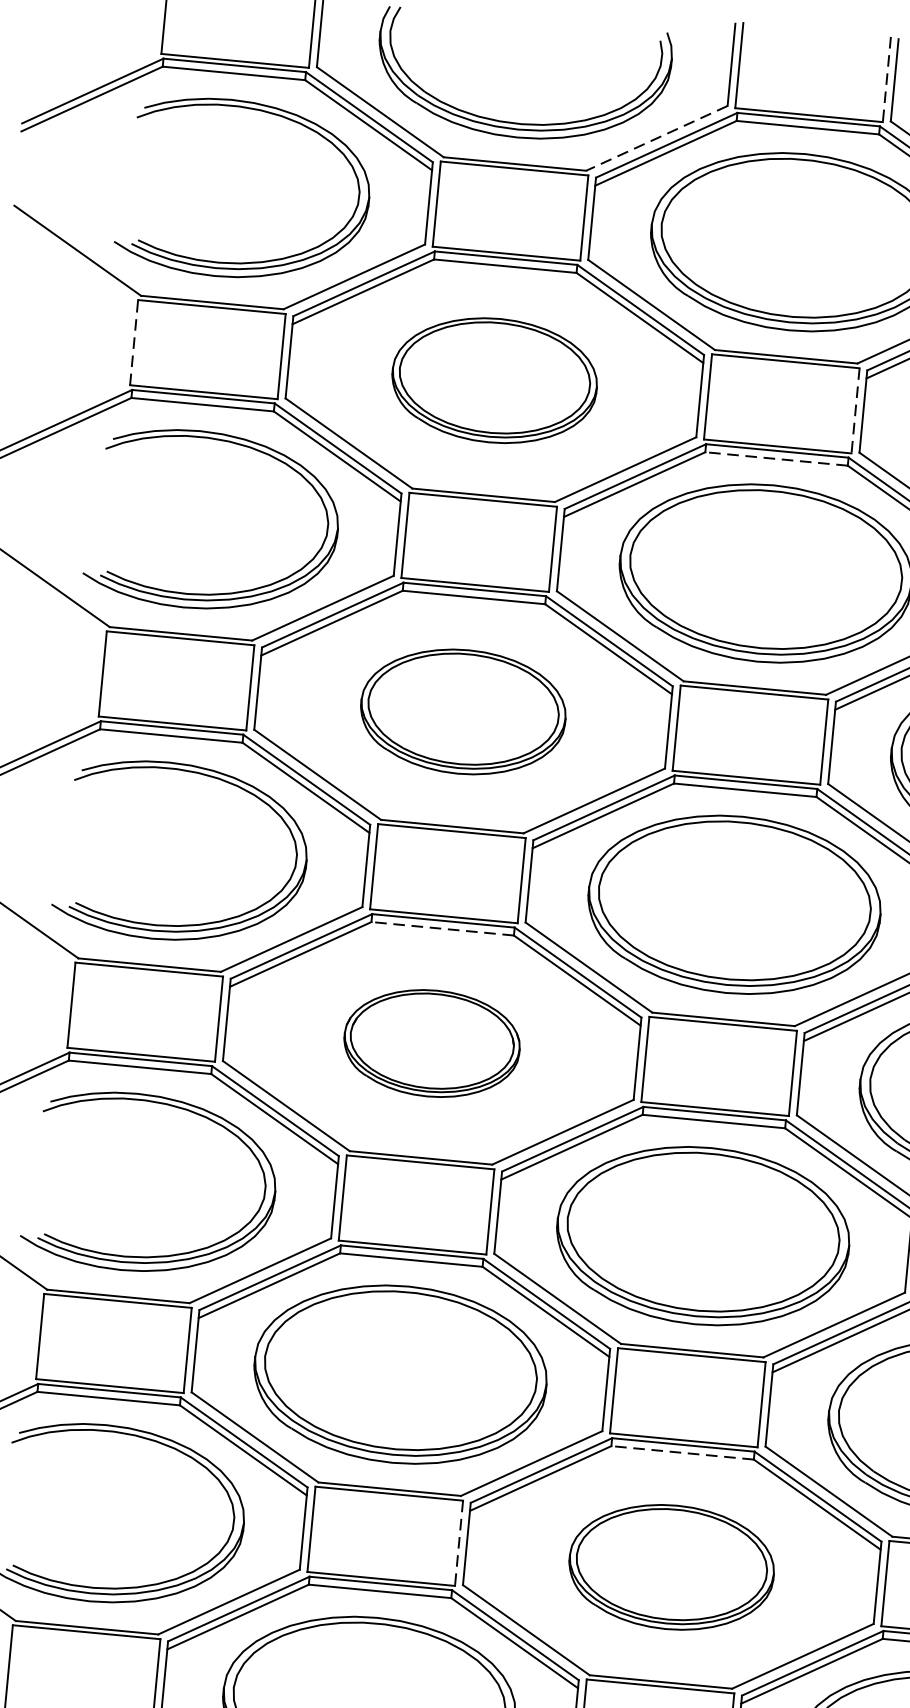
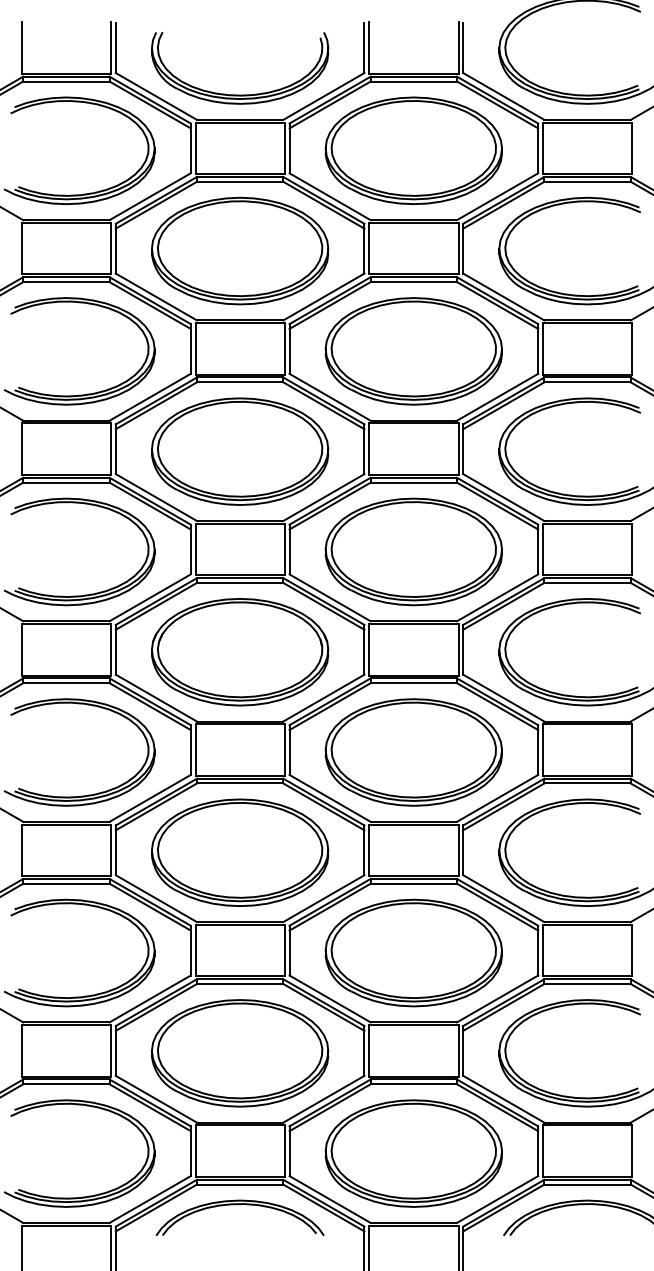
line: (886, 80) -> (458, 48), dashed -> solid
line: (656, 138) -> (323, 96), dashed -> solid
line: (133, 342) -> (21, 248), dashed -> solid
part: (495, 379) -> (240, 250), size x1.43
line: (855, 410) -> (458, 248), dashed -> solid
line: (775, 459) -> (413, 282), dashed -> solid
part: (463, 711) -> (240, 451), size x1.43
line: (441, 928) -> (239, 582), dashed -> solid
part: (432, 1043) -> (240, 652), size x1.67
line: (682, 1452) -> (413, 883), dashed -> solid
line: (458, 1542) -> (284, 950), dashed -> solid
part: (671, 1566) -> (413, 952), size x1.43

